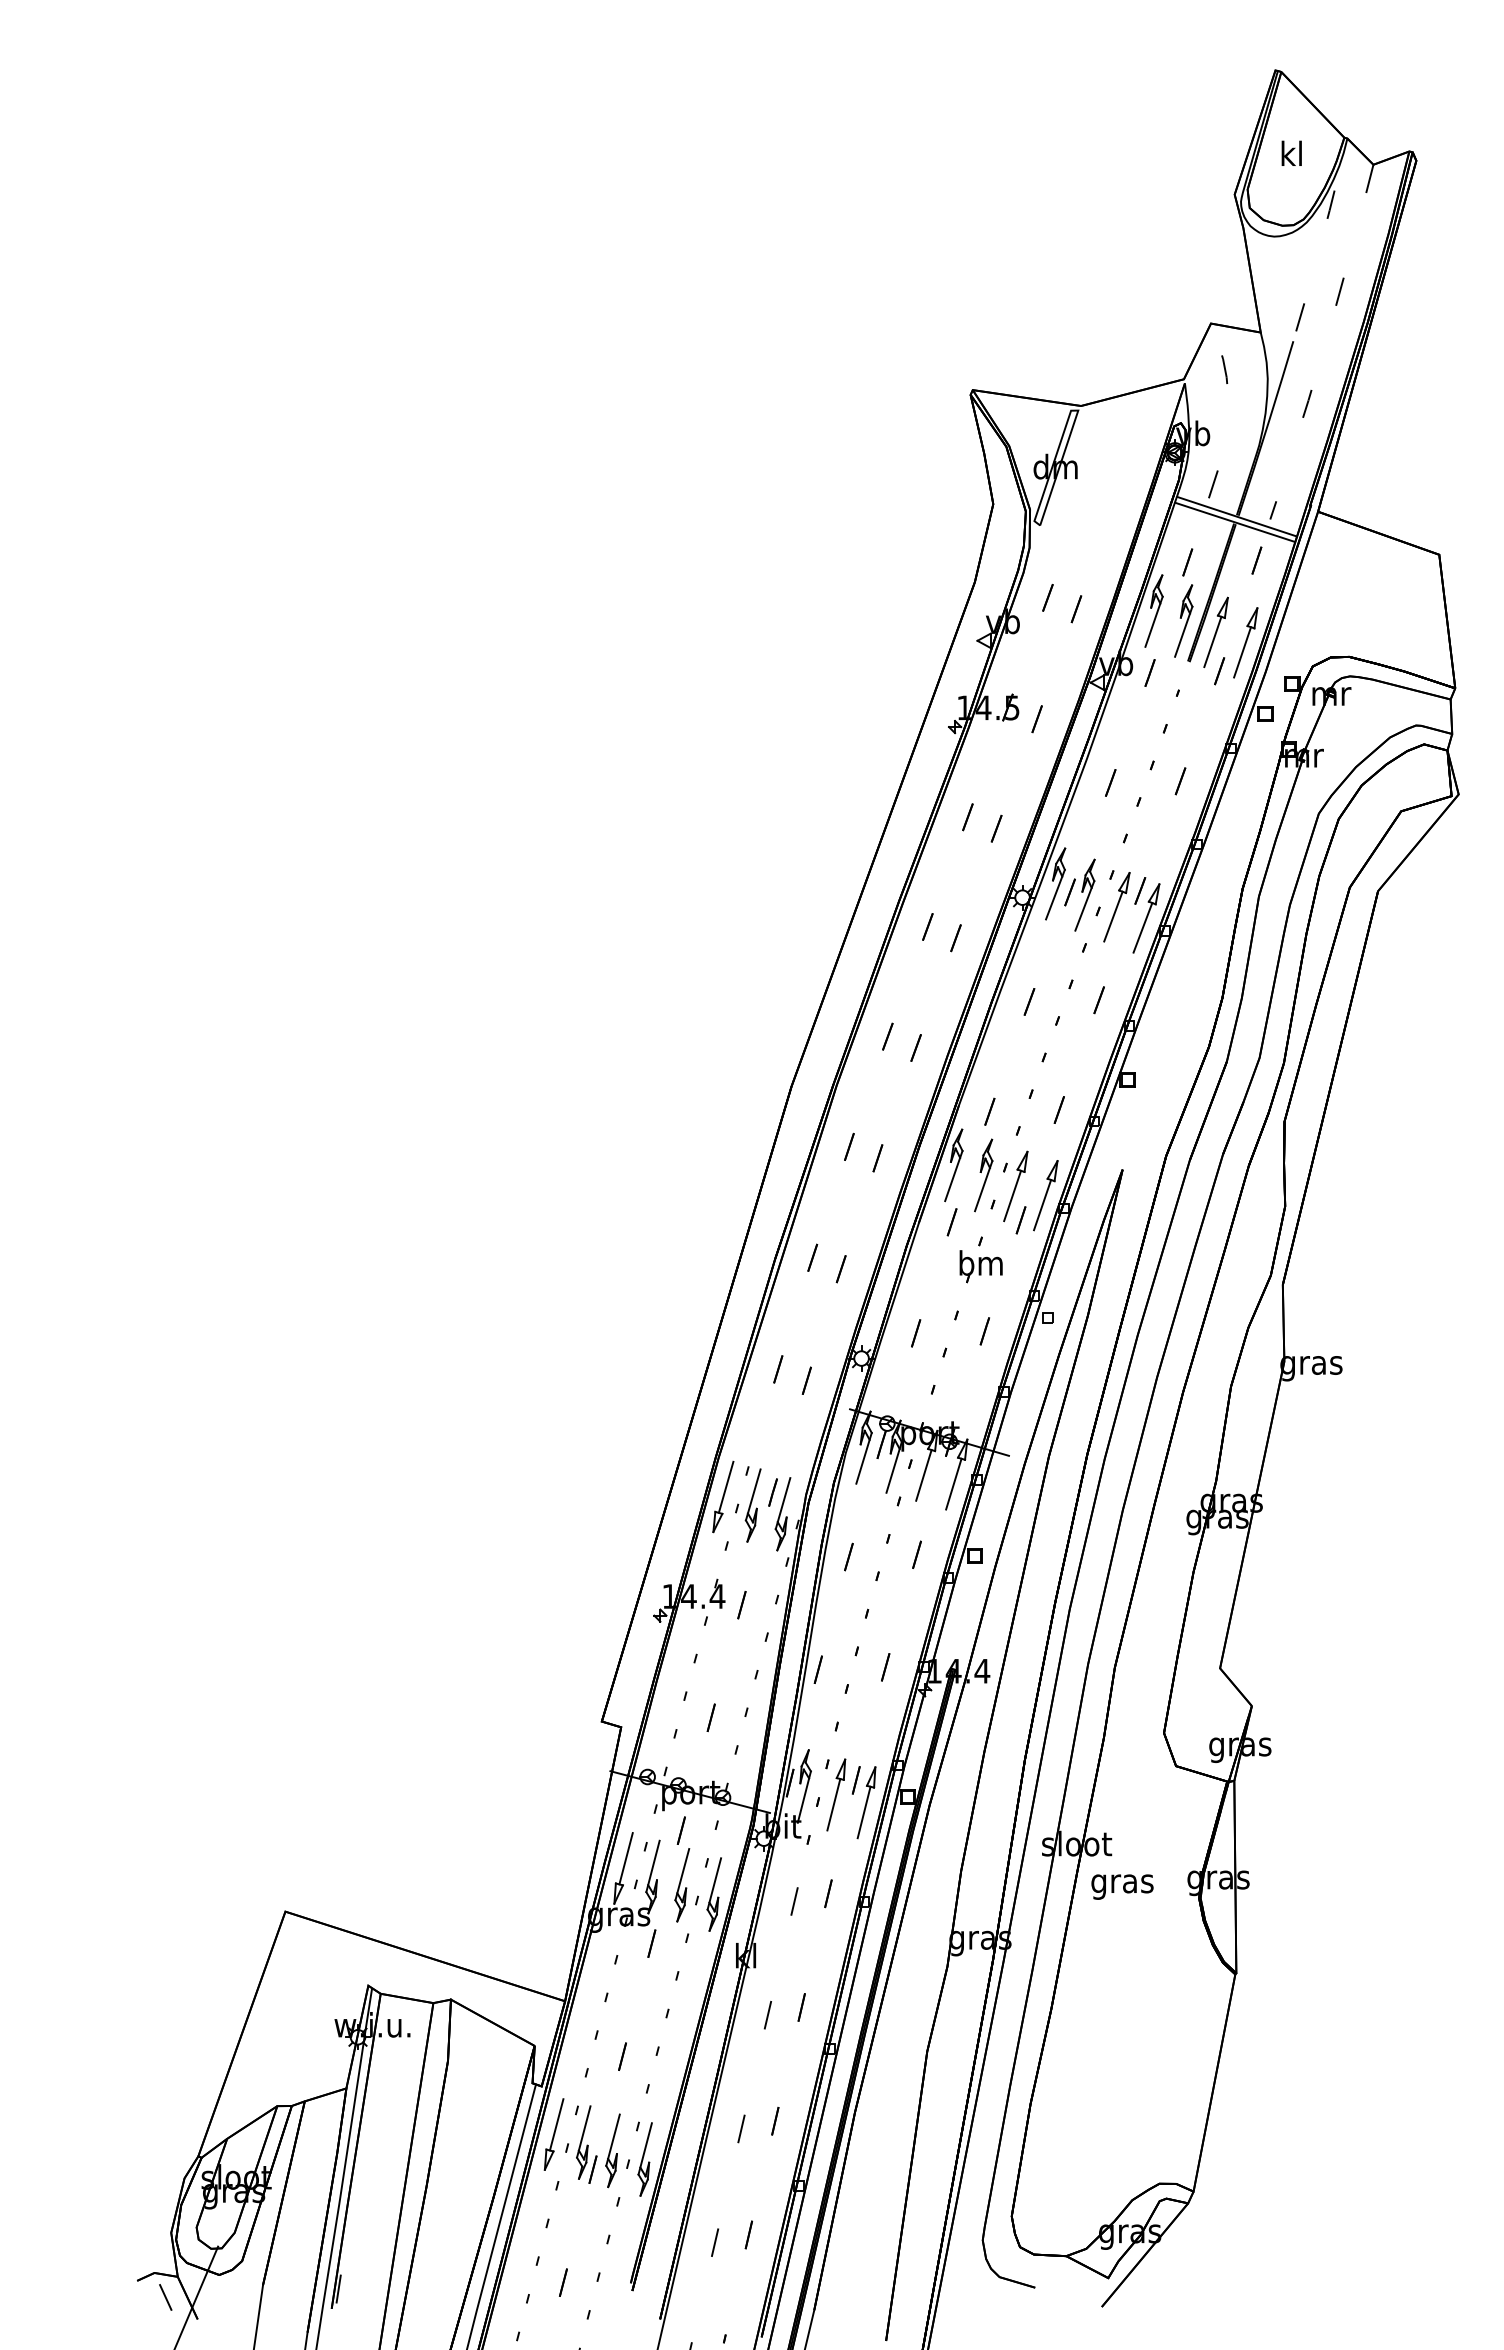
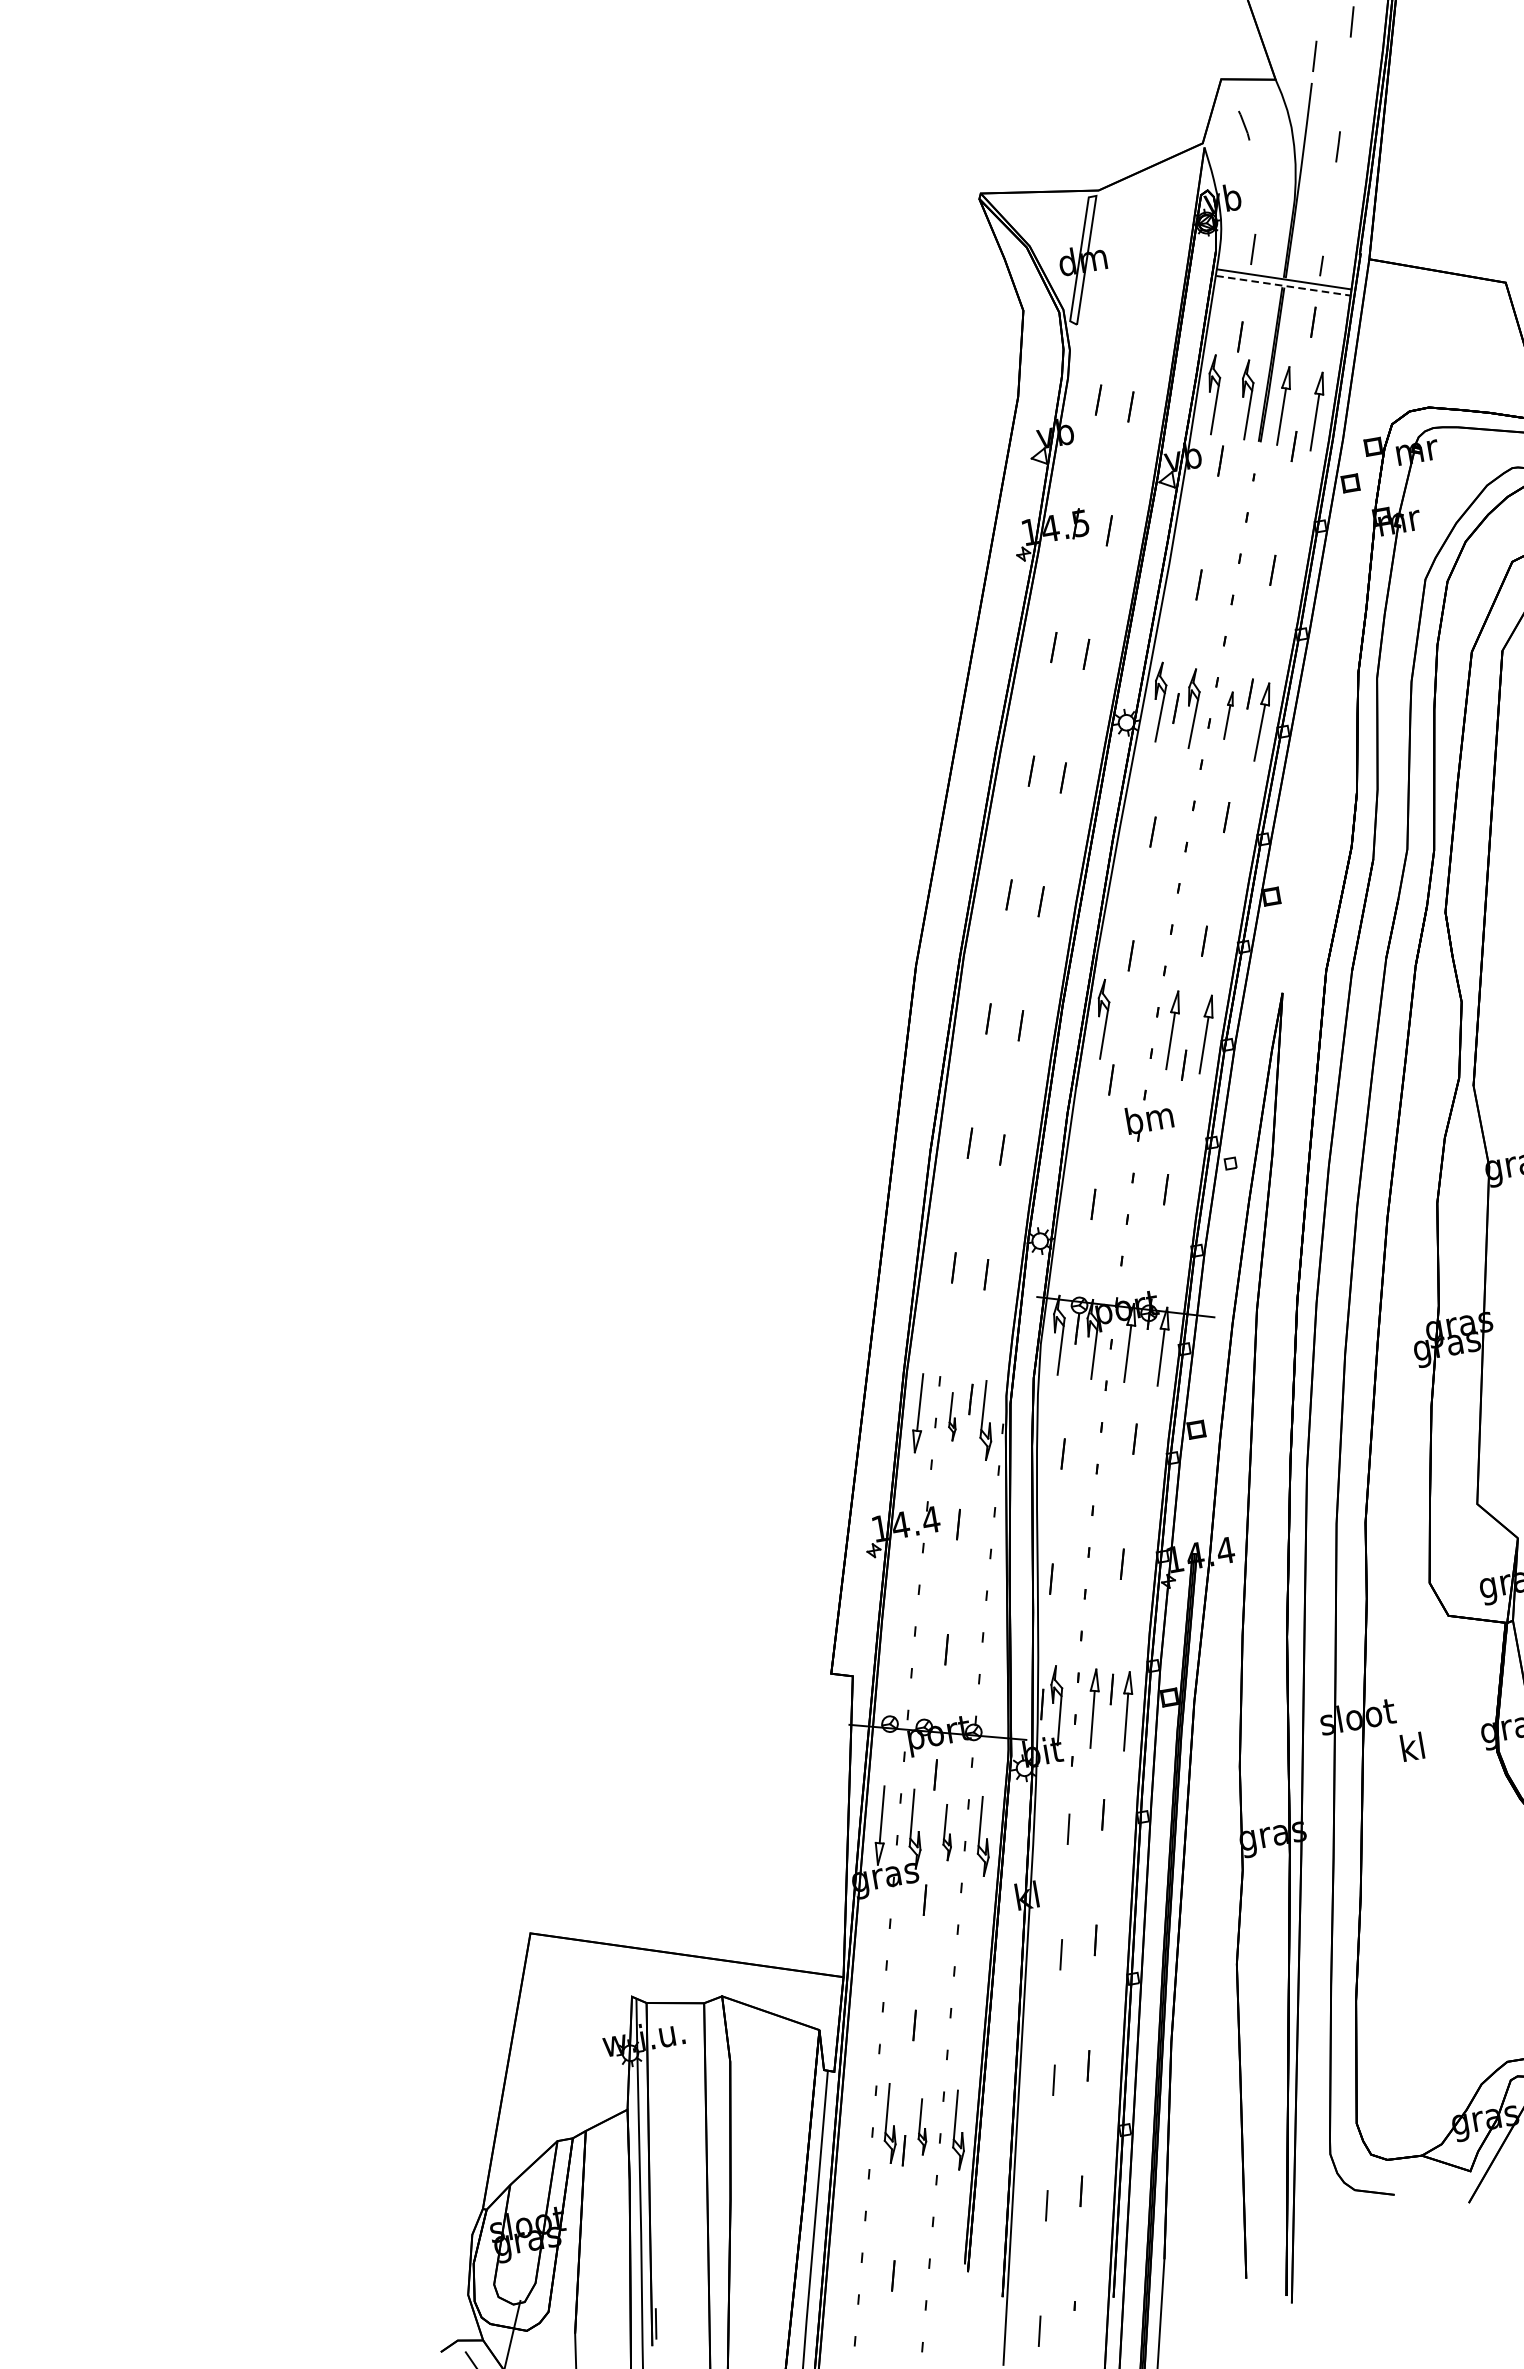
line: (1235, 522) -> (1283, 285), solid -> dashed
part: (1116, 907) -> (1227, 715), size x0.6
part: (983, 1175) -> (1136, 1024), removed
part: (752, 1505) -> (951, 1416), size x0.6
text: (1122, 1883) -> (1413, 1750), gras -> kl
part: (682, 1885) -> (946, 1832), size x0.7
part: (553, 2134) -> (855, 2120), removed
part: (612, 2150) -> (921, 2126), size x0.7

